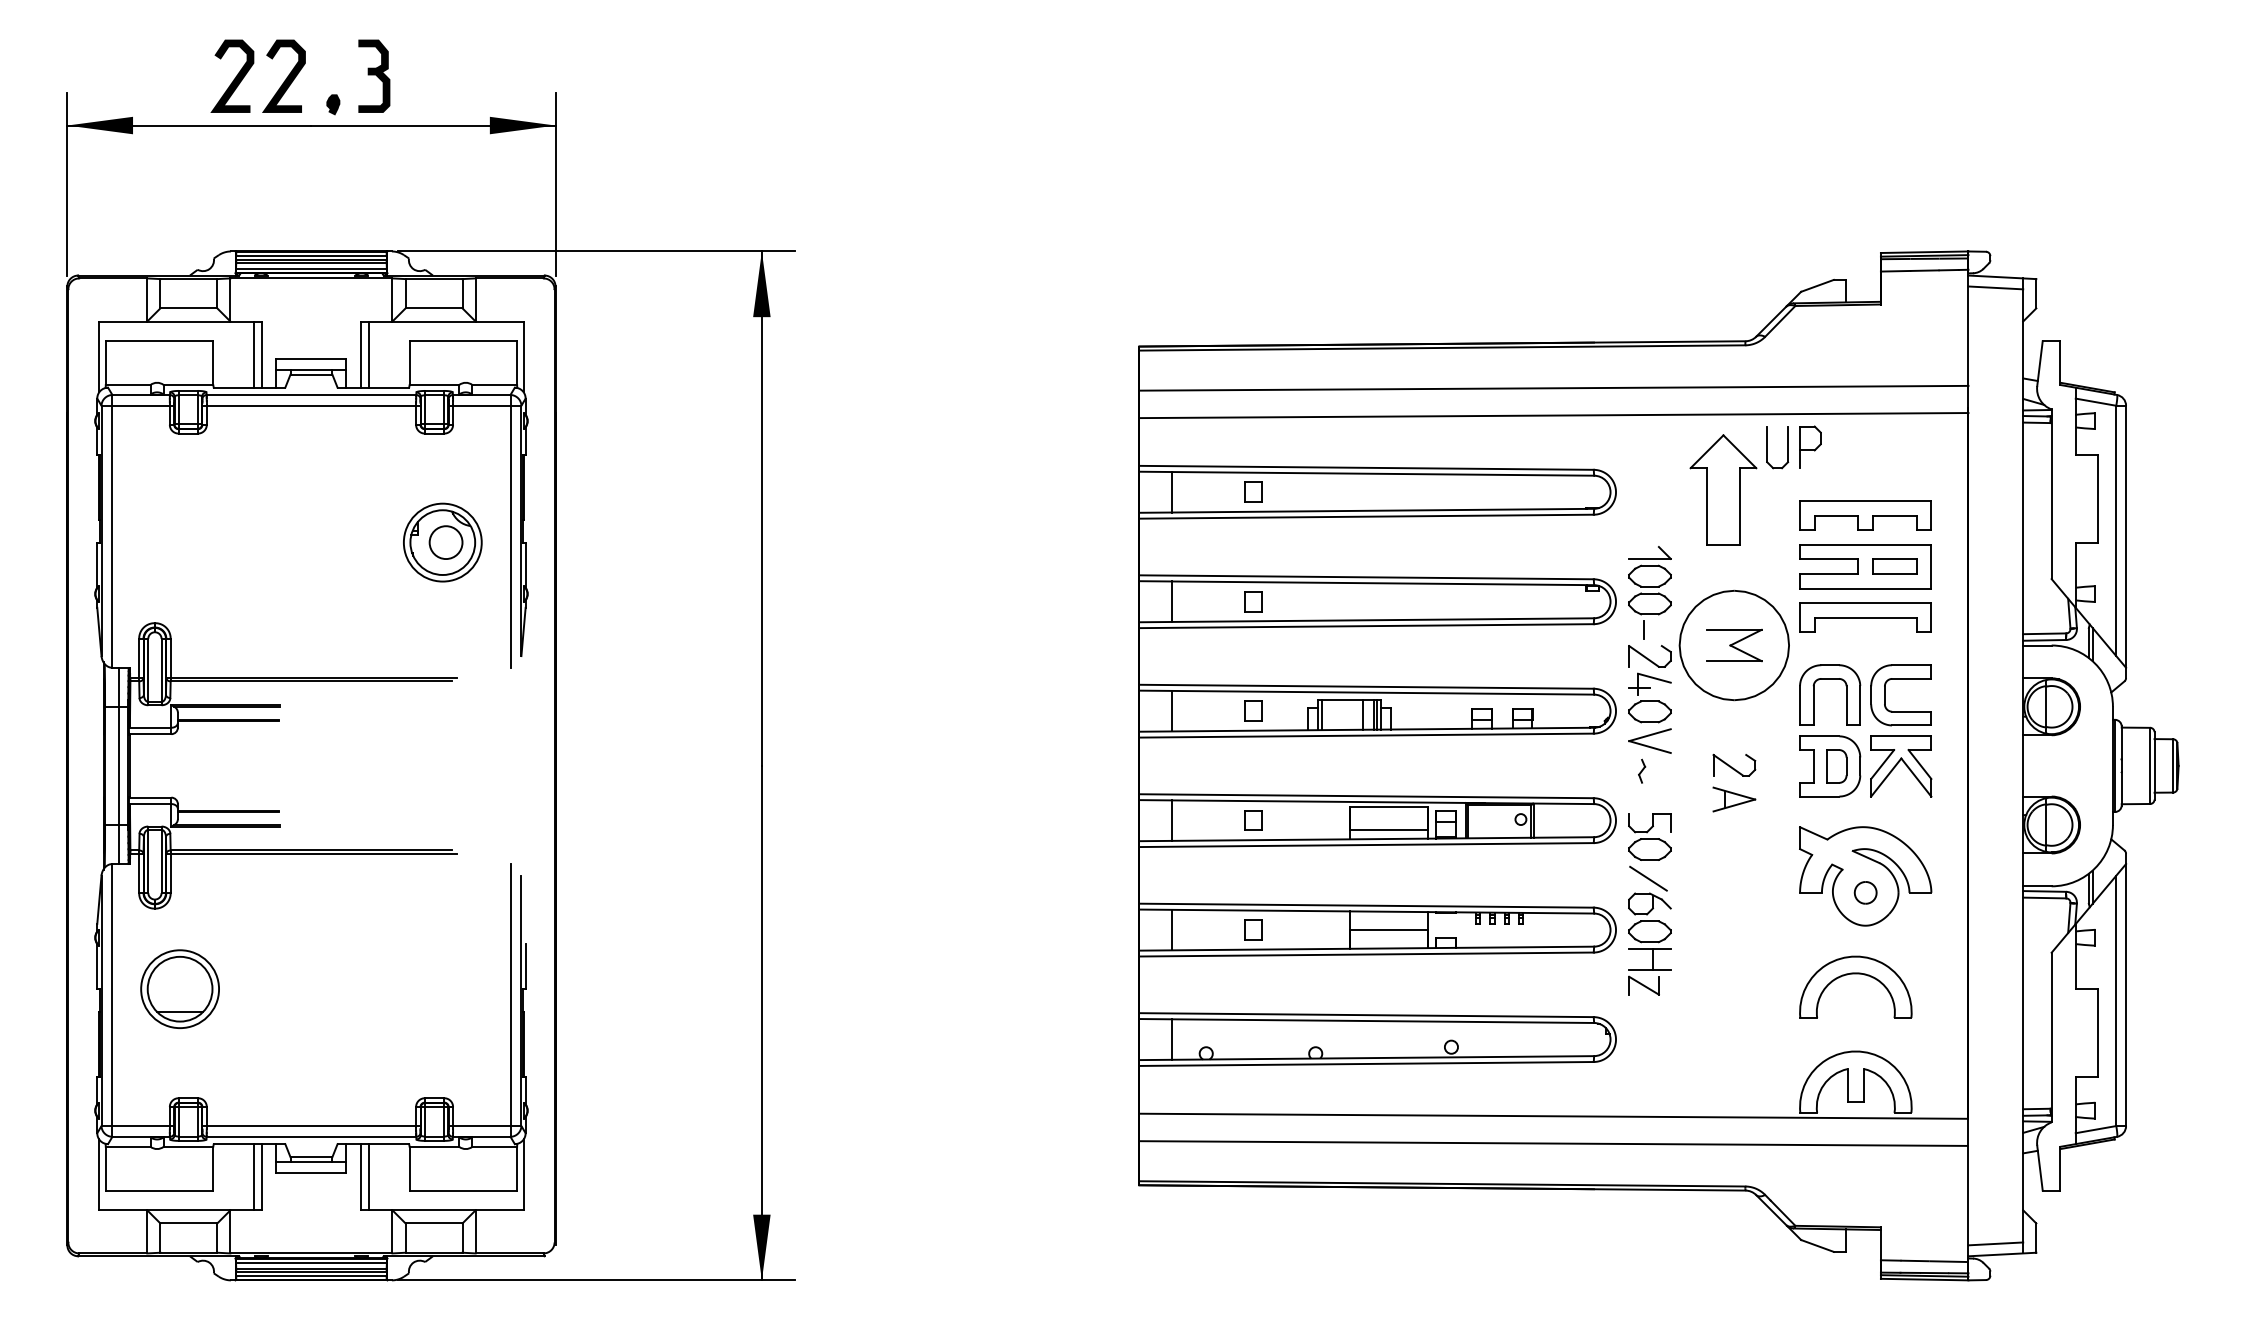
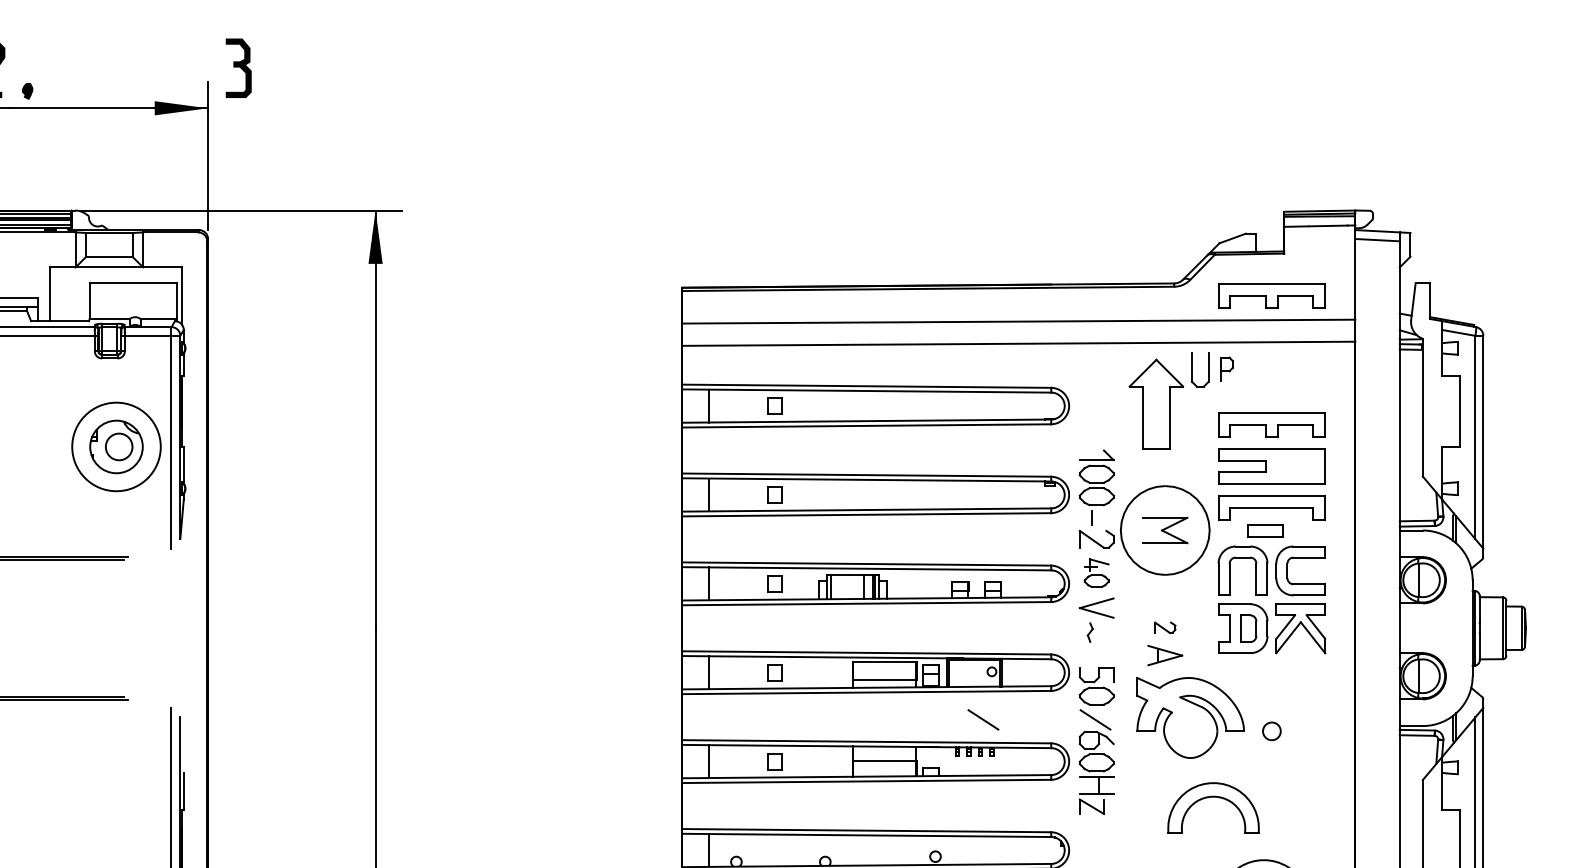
part: (374, 75) -> (238, 67), moved
line: (368, 354) -> (56, 294), removed
part: (1865, 356) -> (1271, 295), added
part: (1810, 446) -> (1227, 368), size x0.7
circle: (442, 542) -> (116, 446), size x1.4
part: (1894, 566) -> (1265, 530), moved
part: (1649, 697) -> (1096, 572), size x0.7
part: (1734, 764) -> (1165, 627), size x0.6
part: (1865, 876) -> (1190, 718), moved
line: (1510, 878) -> (983, 719), added
part: (1855, 974) -> (1213, 797), moved

